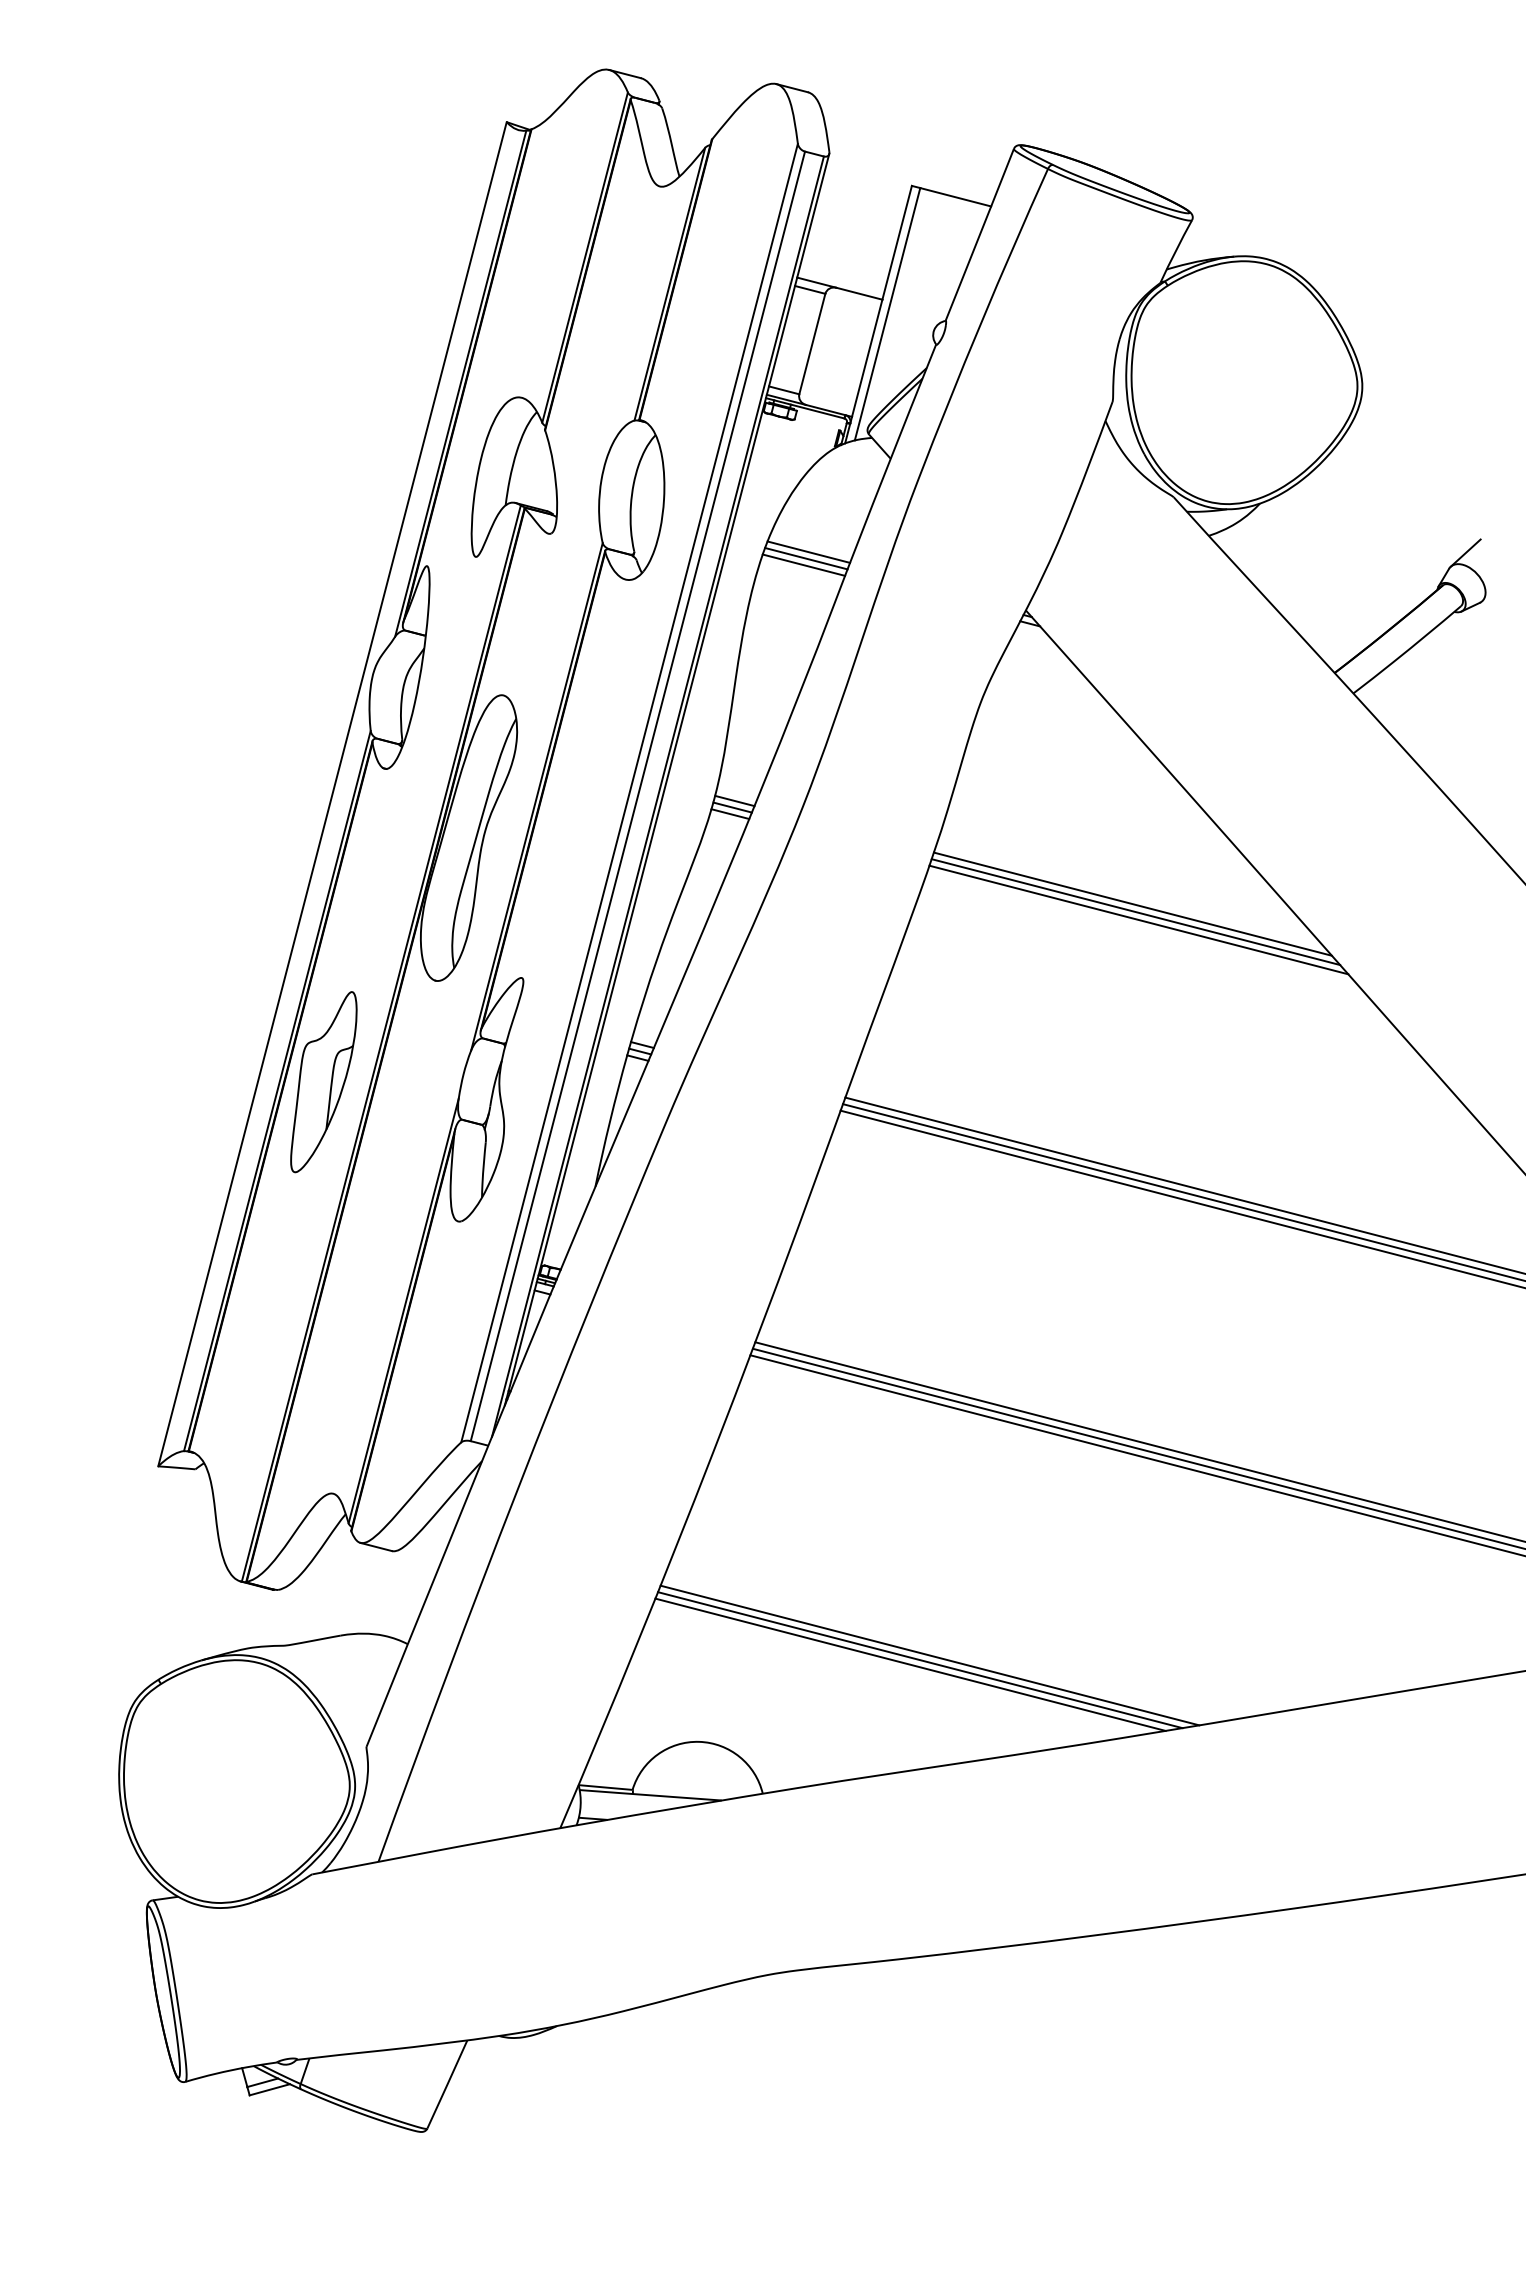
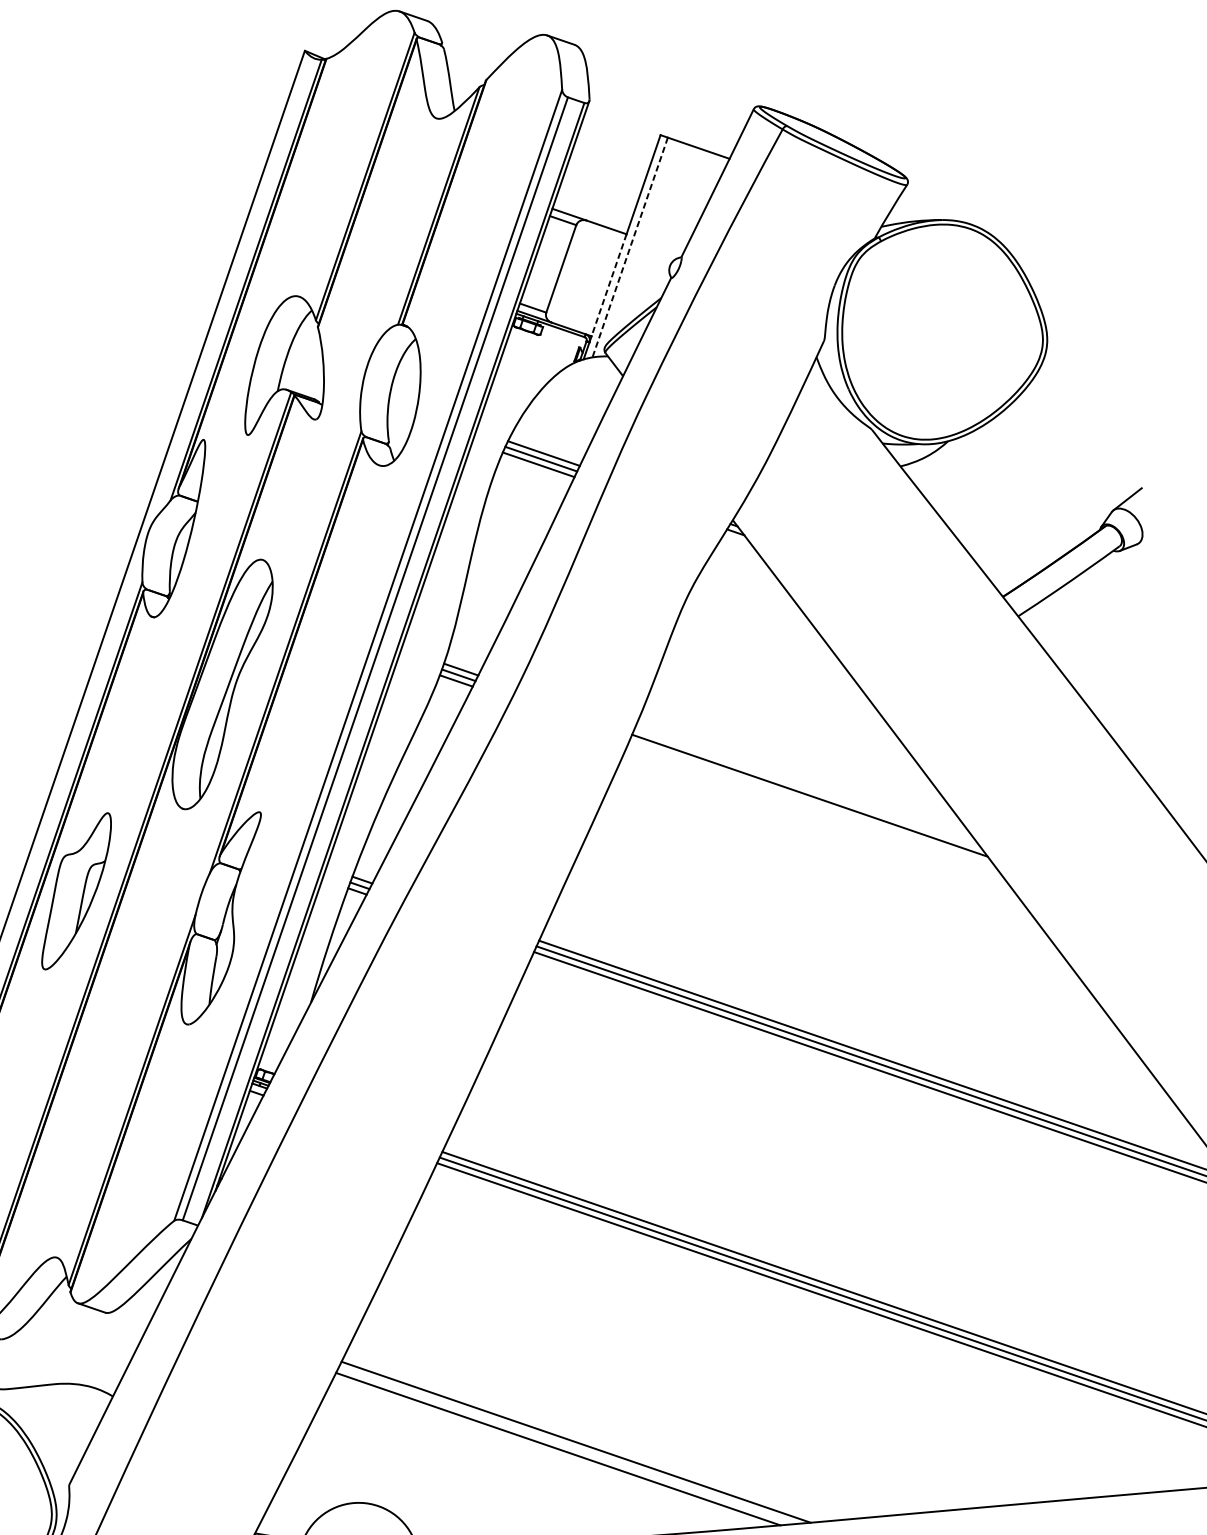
line: (887, 314) -> (630, 247), solid -> dashed
line: (867, 358) -> (609, 285), solid -> dashed
line: (1132, 903) -> (807, 787), removed
line: (1138, 919) -> (811, 802), removed
line: (920, 1660) -> (567, 1446), removed

